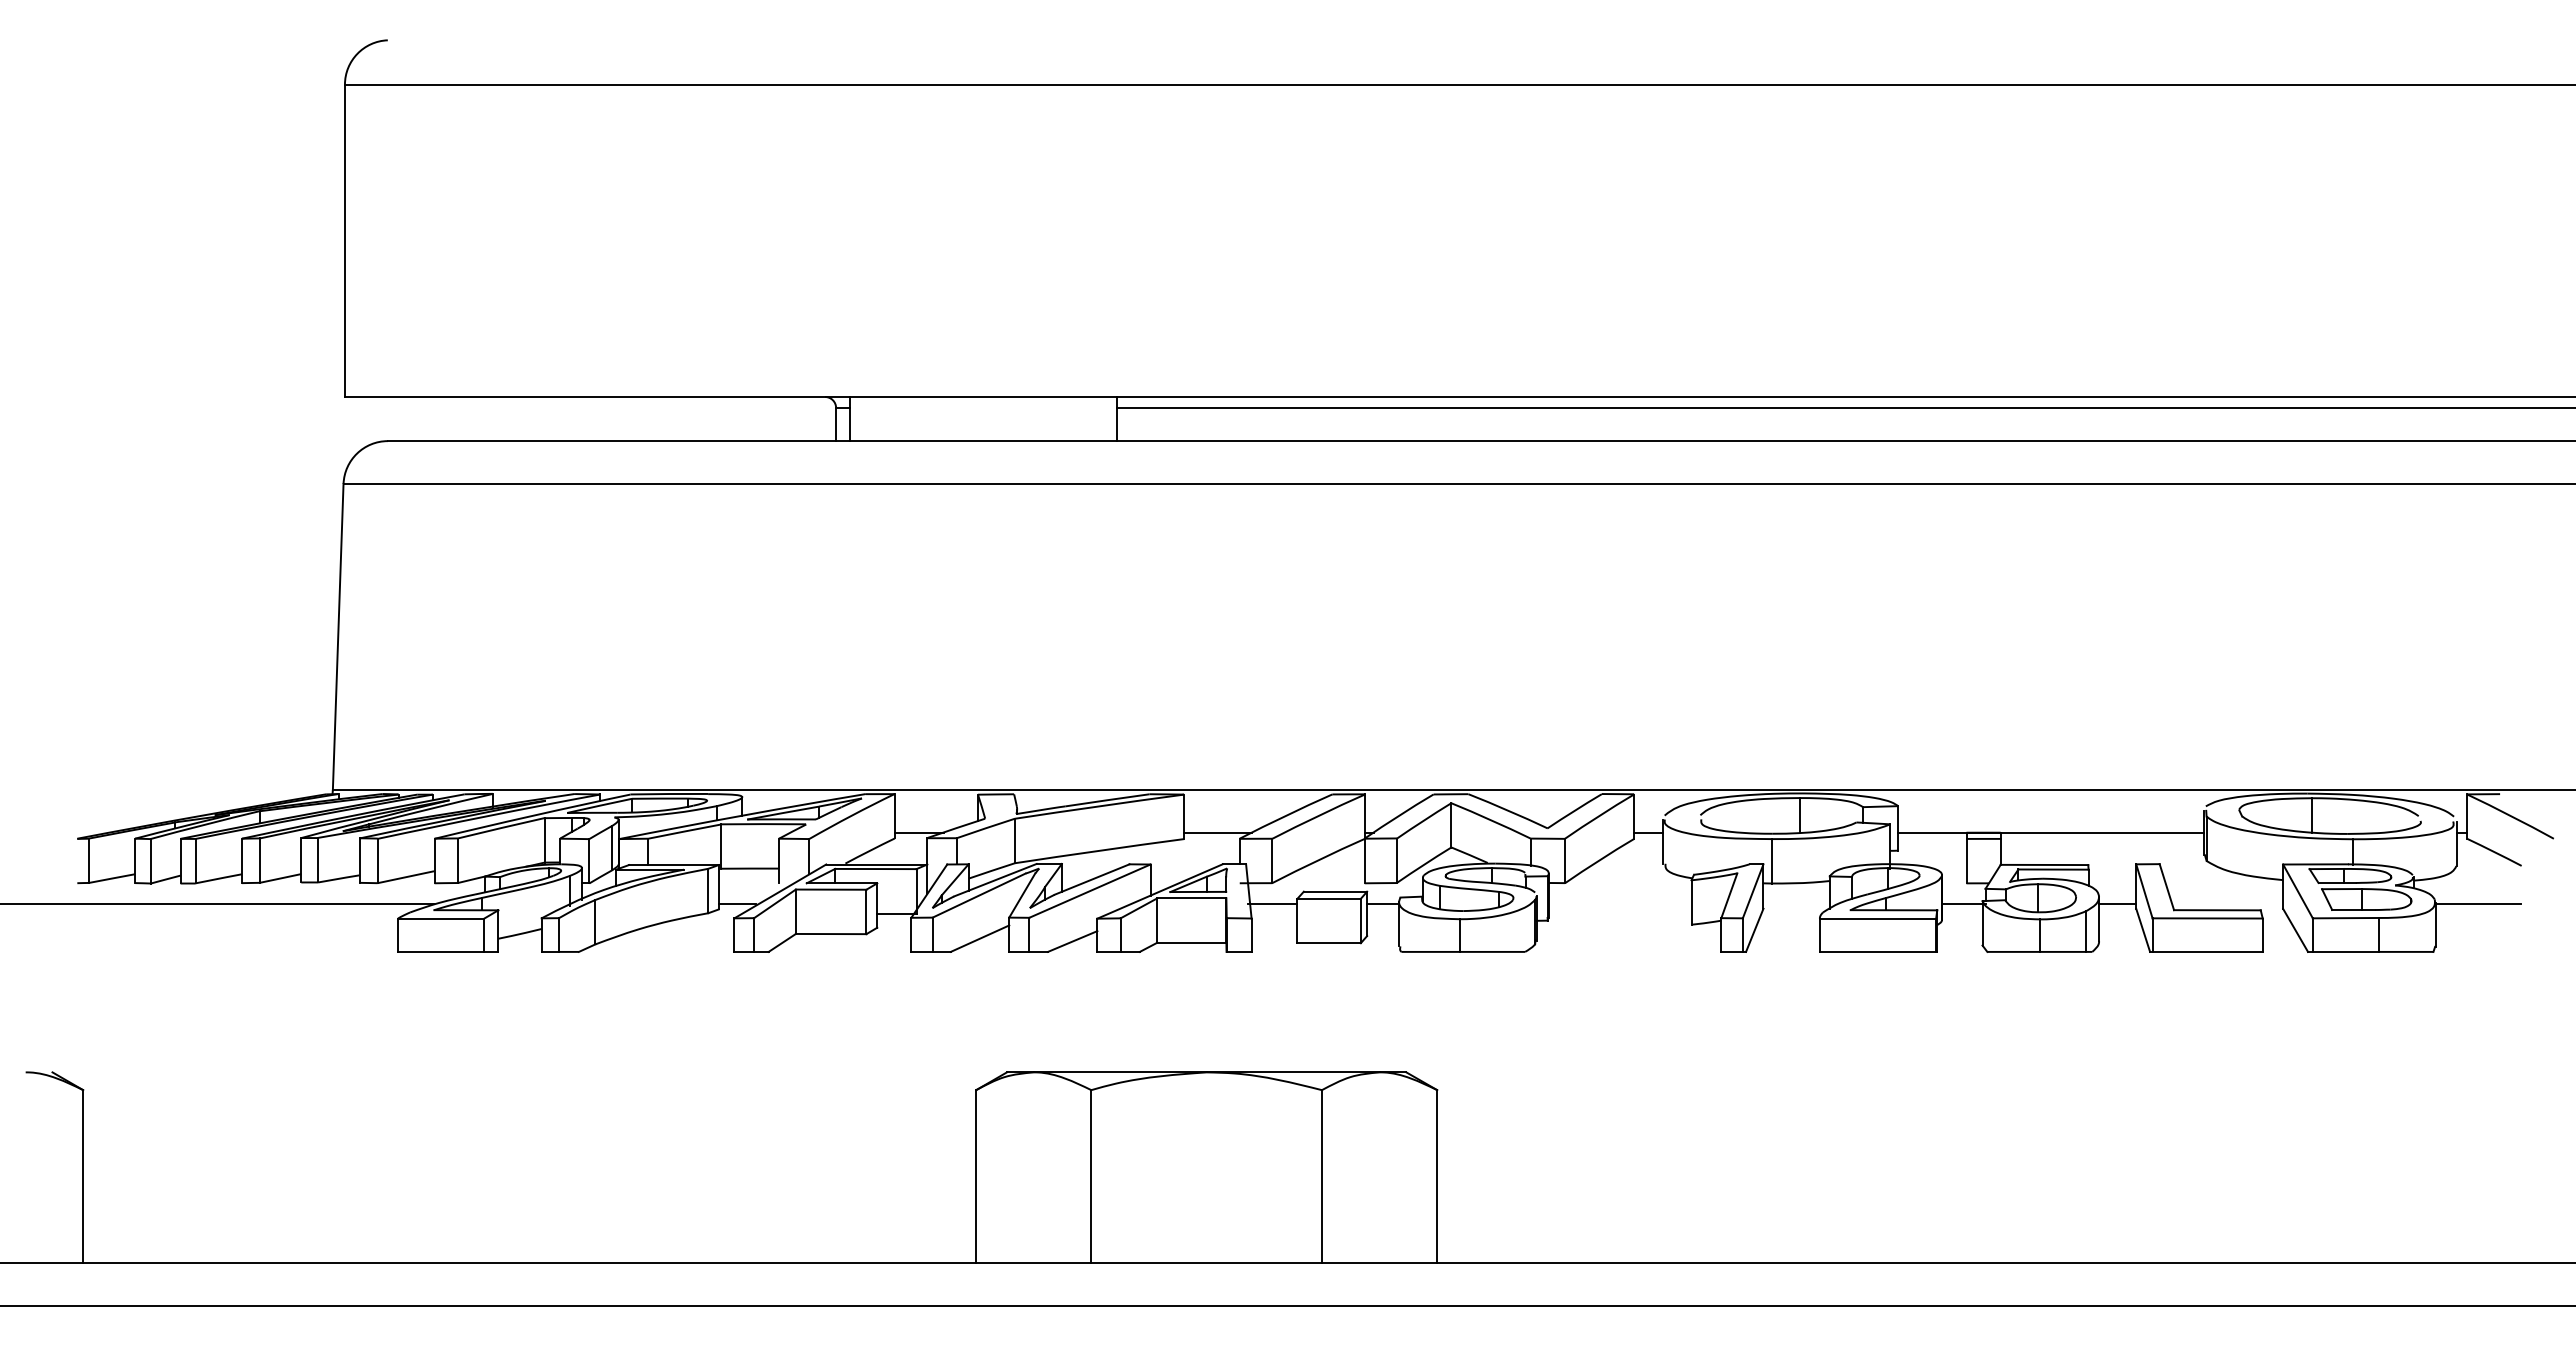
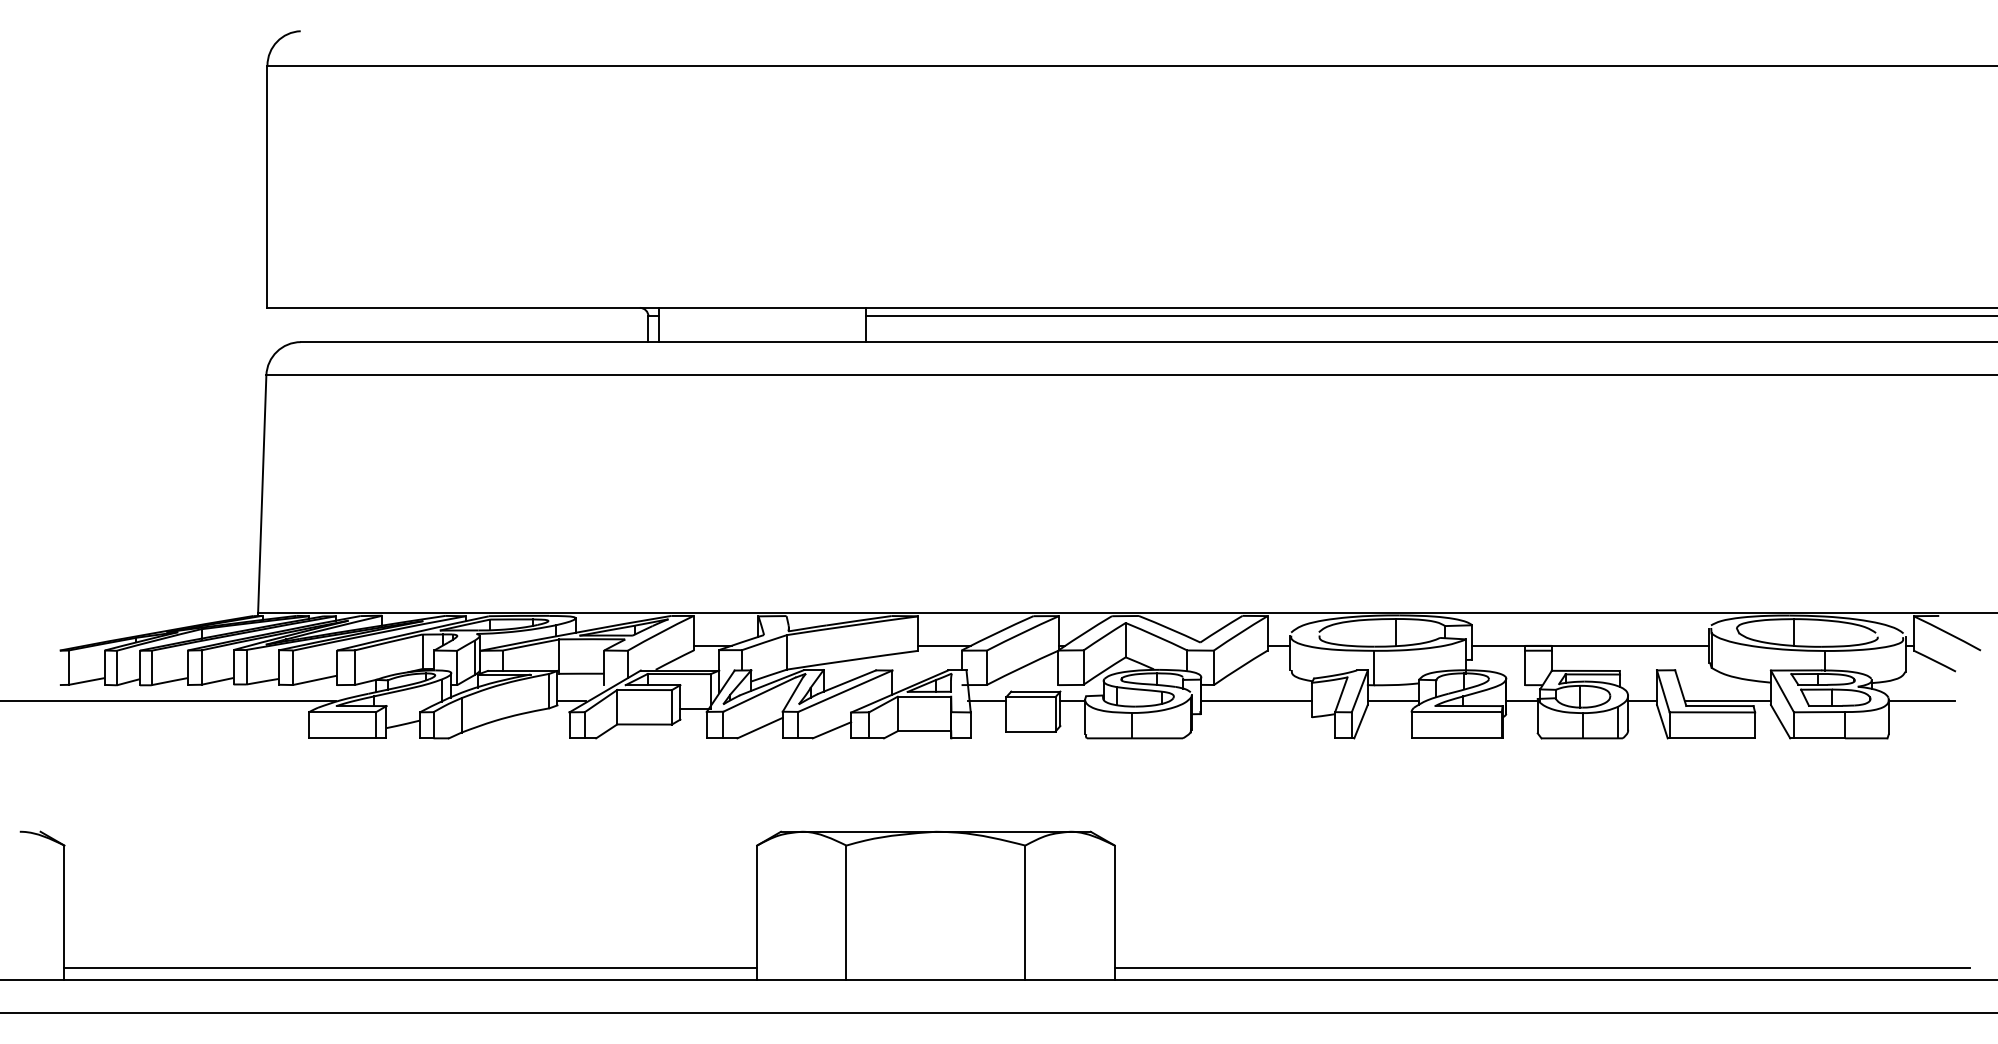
line: (1619, 904) -> (1256, 701), added
line: (1796, 904) -> (1393, 701), added
line: (2227, 904) -> (1727, 701), added
line: (529, 1247) -> (410, 967), added
line: (1988, 1247) -> (1542, 967), added

